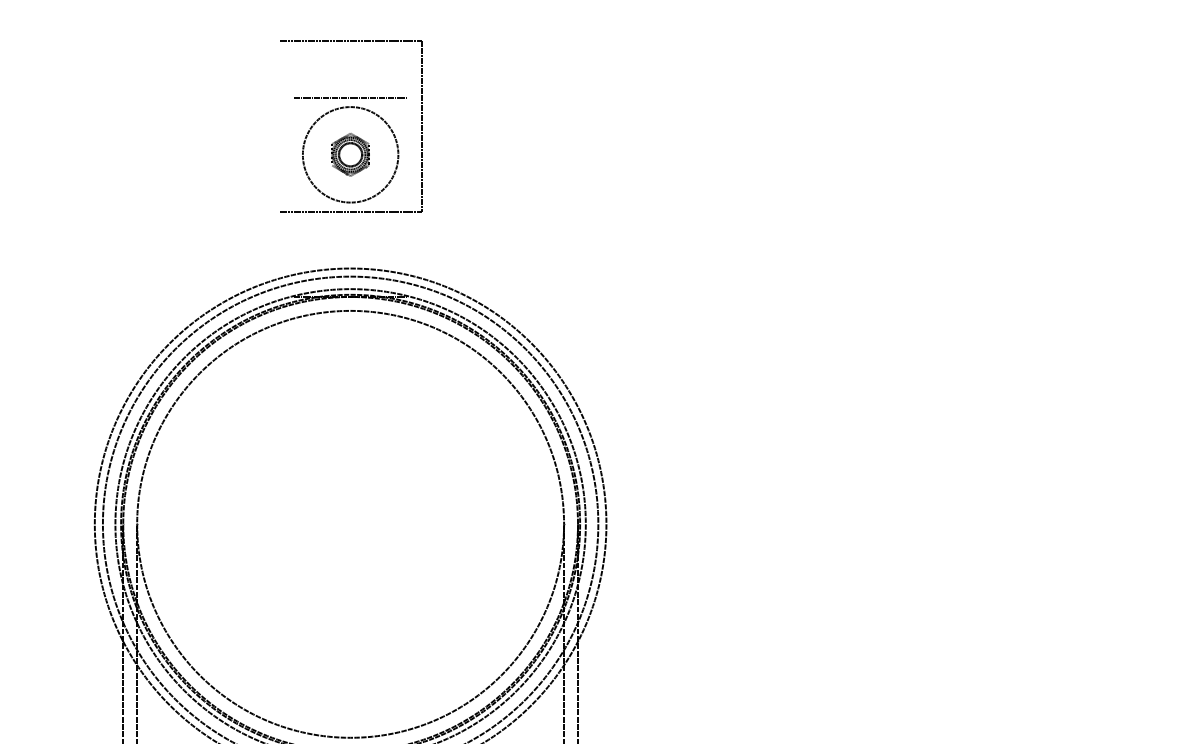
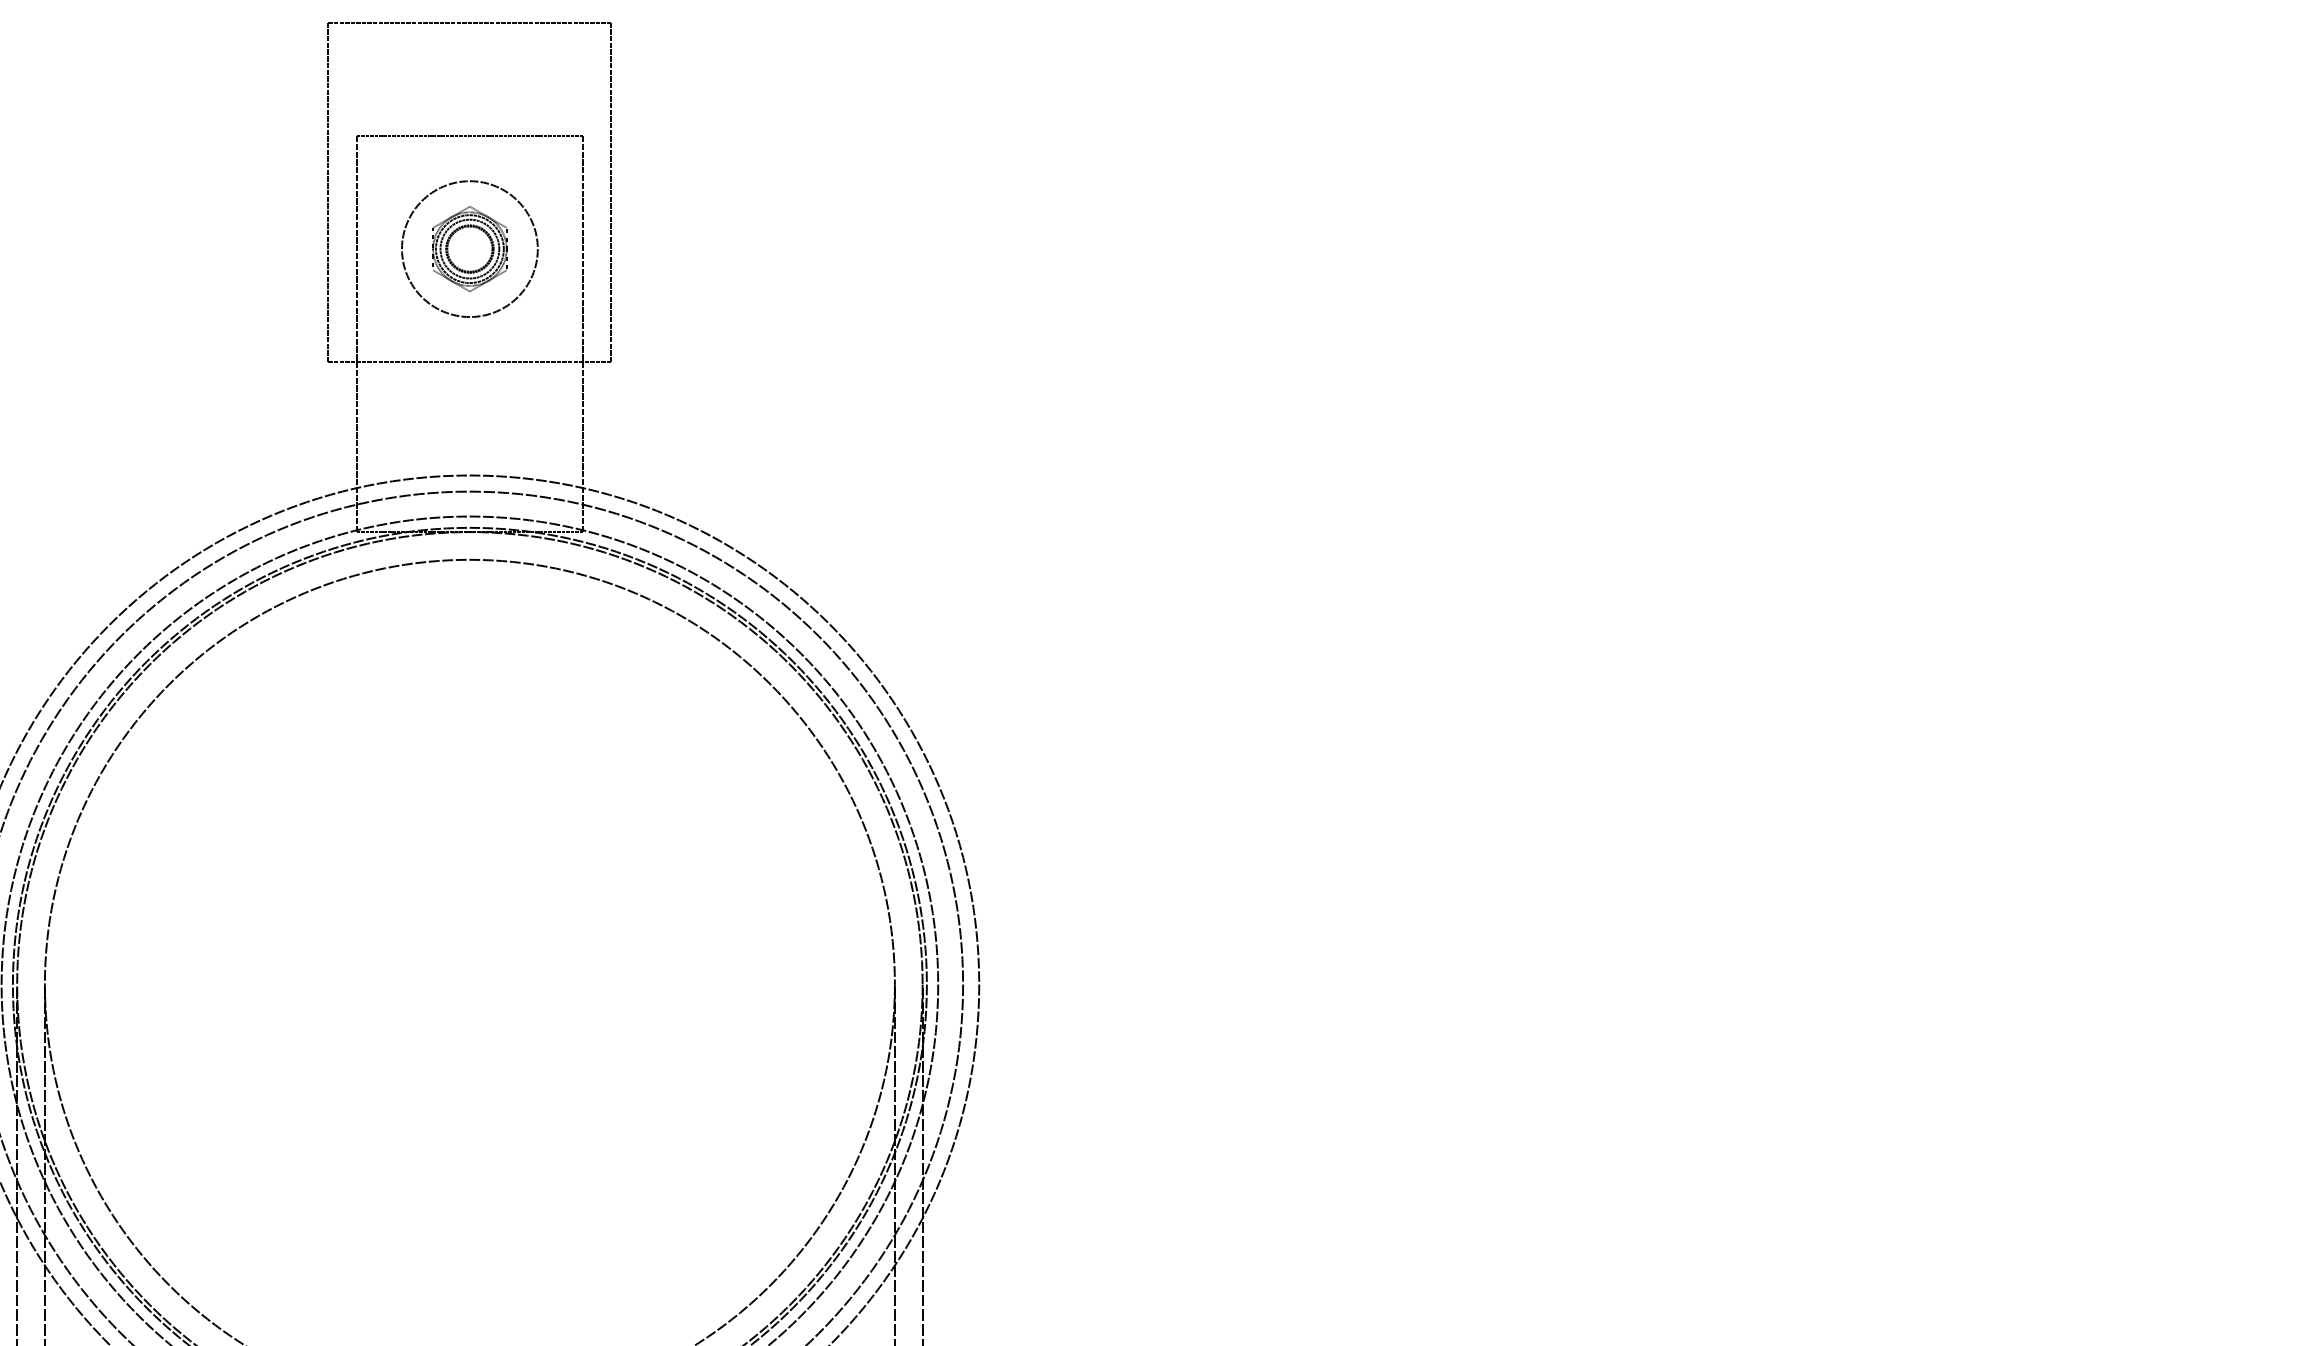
line: (279, 126) -> (328, 192), added
circle: (350, 154) -> (469, 248), size x0.71
line: (293, 196) -> (356, 332), added
line: (407, 196) -> (583, 332), added

